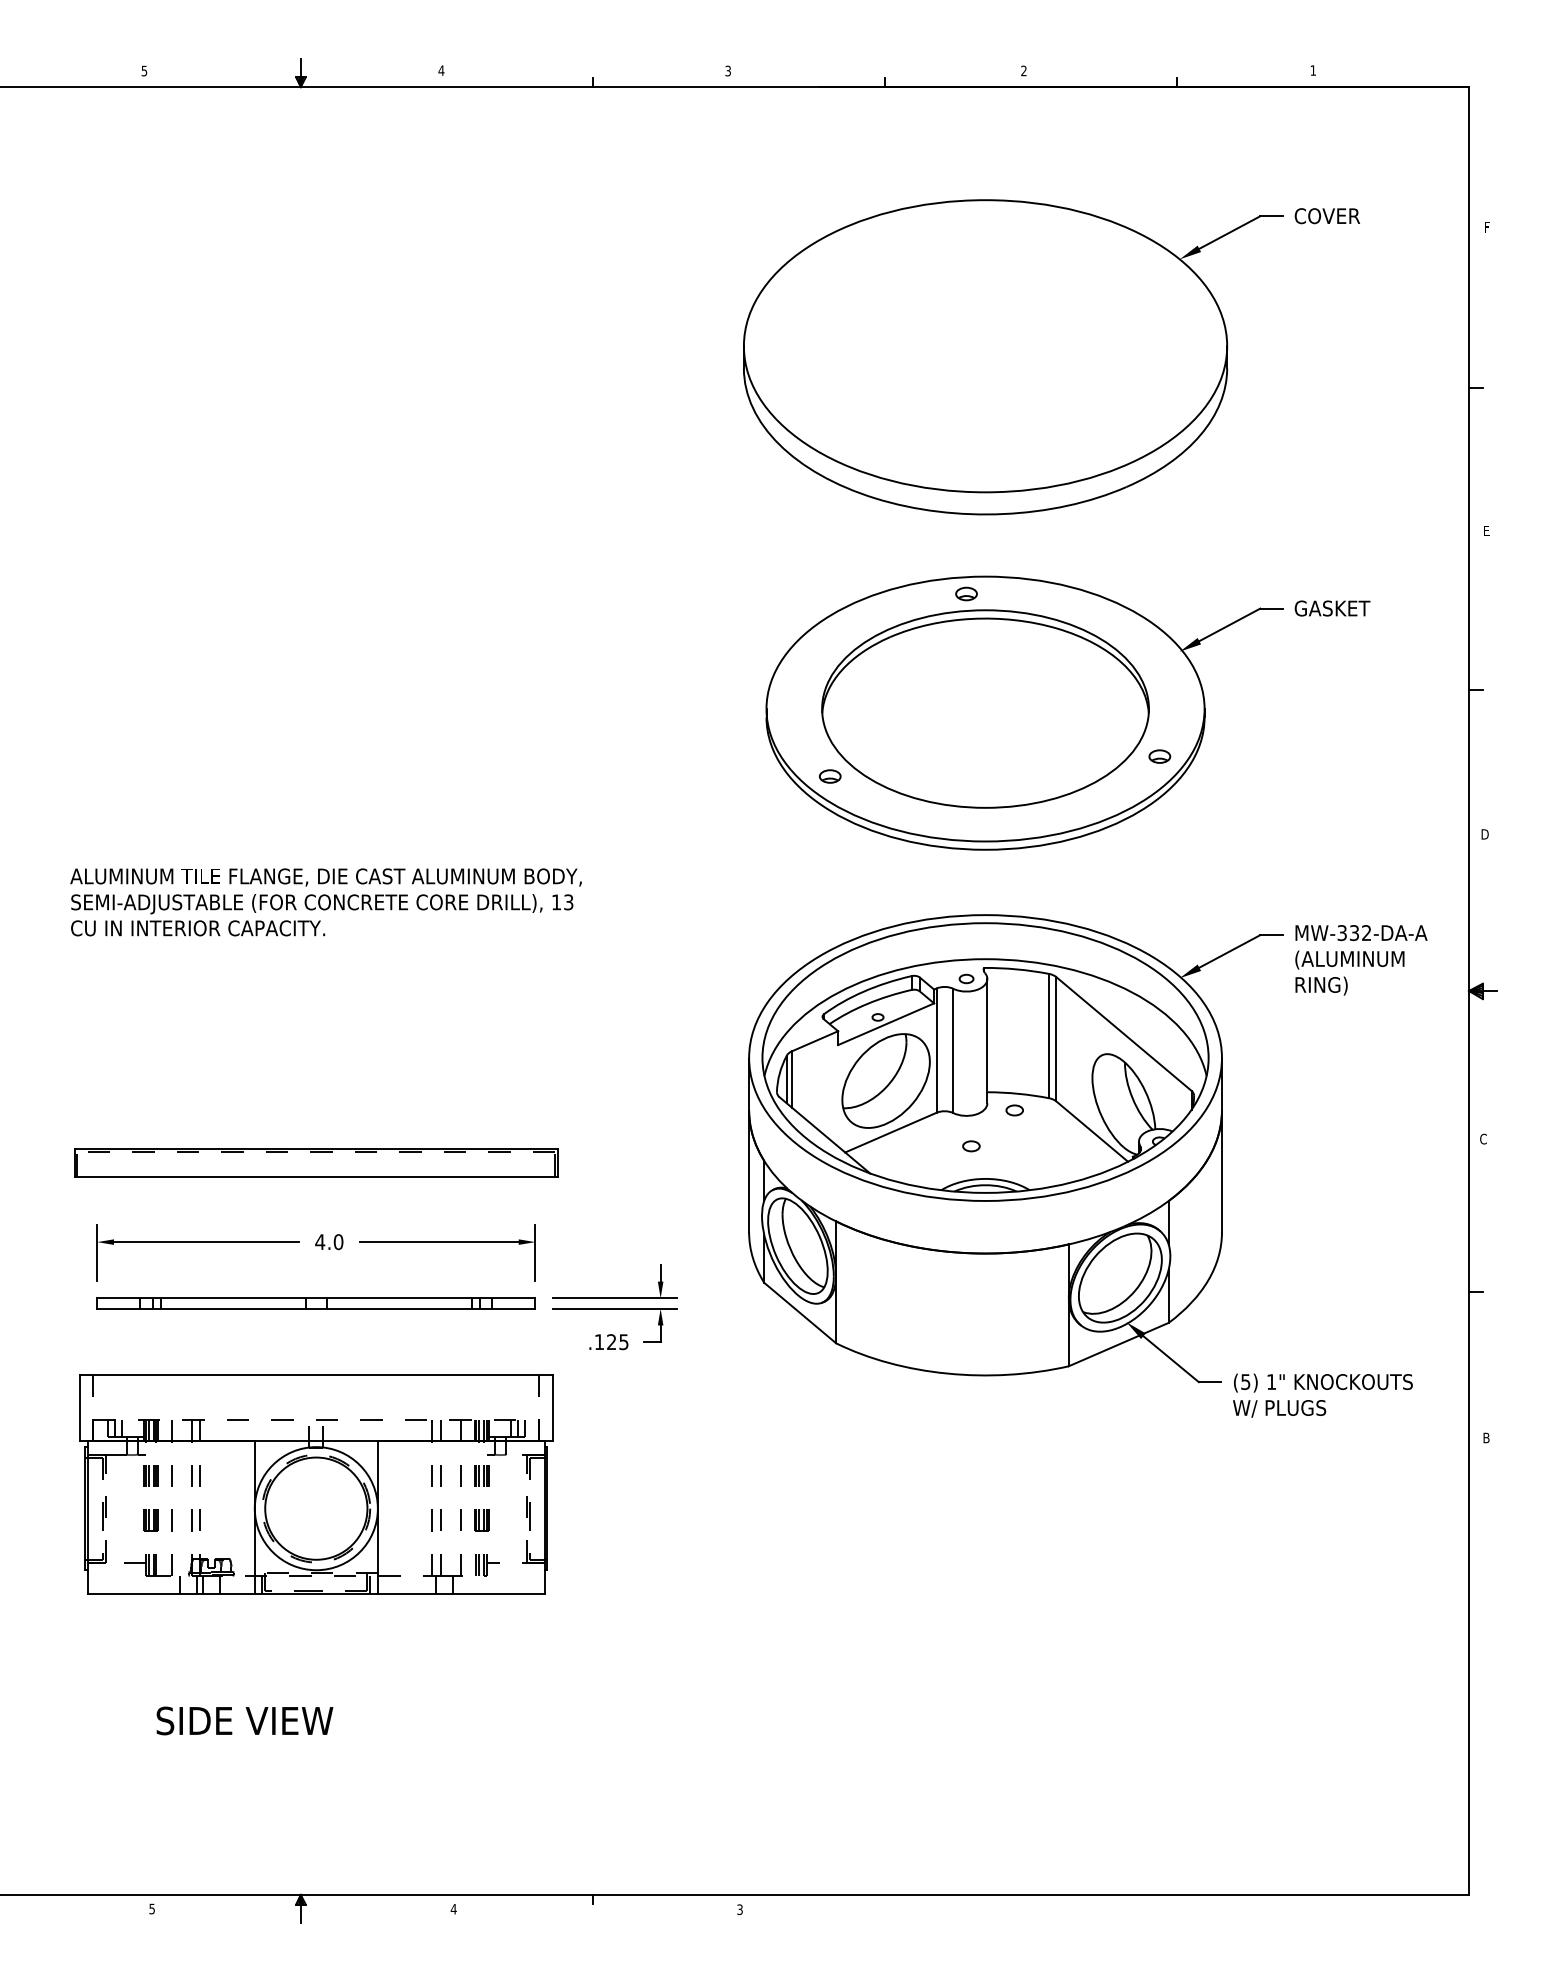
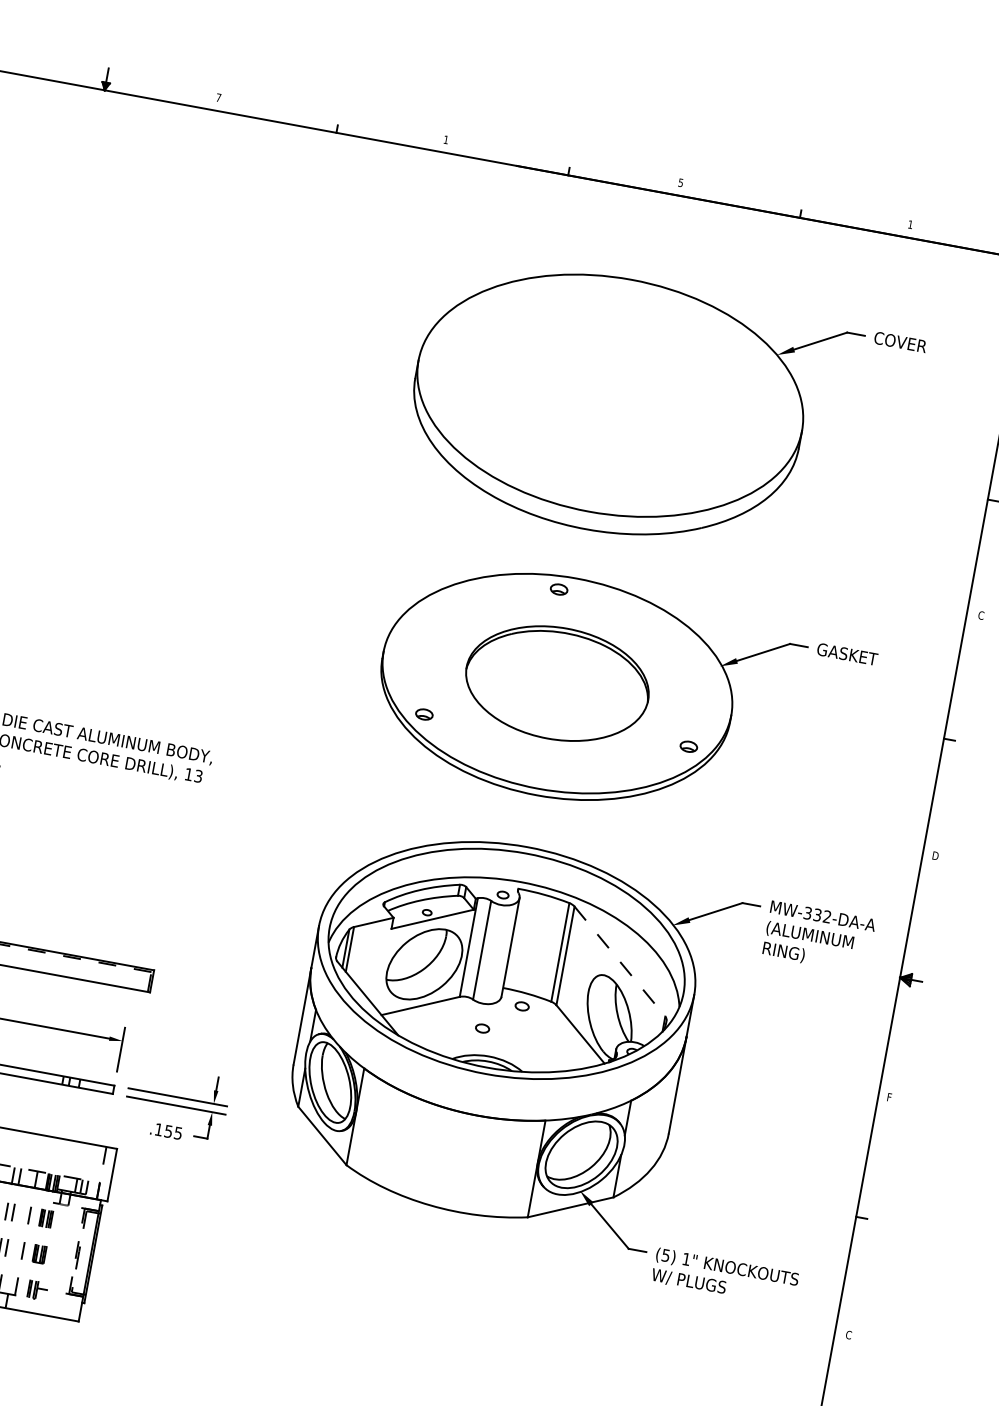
text: (441, 70) -> (218, 97), 4 -> 7
text: (727, 70) -> (445, 139), 3 -> 1
text: (1023, 70) -> (680, 182), 2 -> 5
text: (1486, 530) -> (981, 614), E -> C
part: (985, 708) -> (557, 683), size x0.7
line: (1124, 1034) -> (620, 962), solid -> dashed
text: (1483, 1138) -> (890, 1096), C -> F
text: (611, 1342) -> (168, 1131), .125 -> .155
text: (1486, 1437) -> (848, 1334), B -> C

